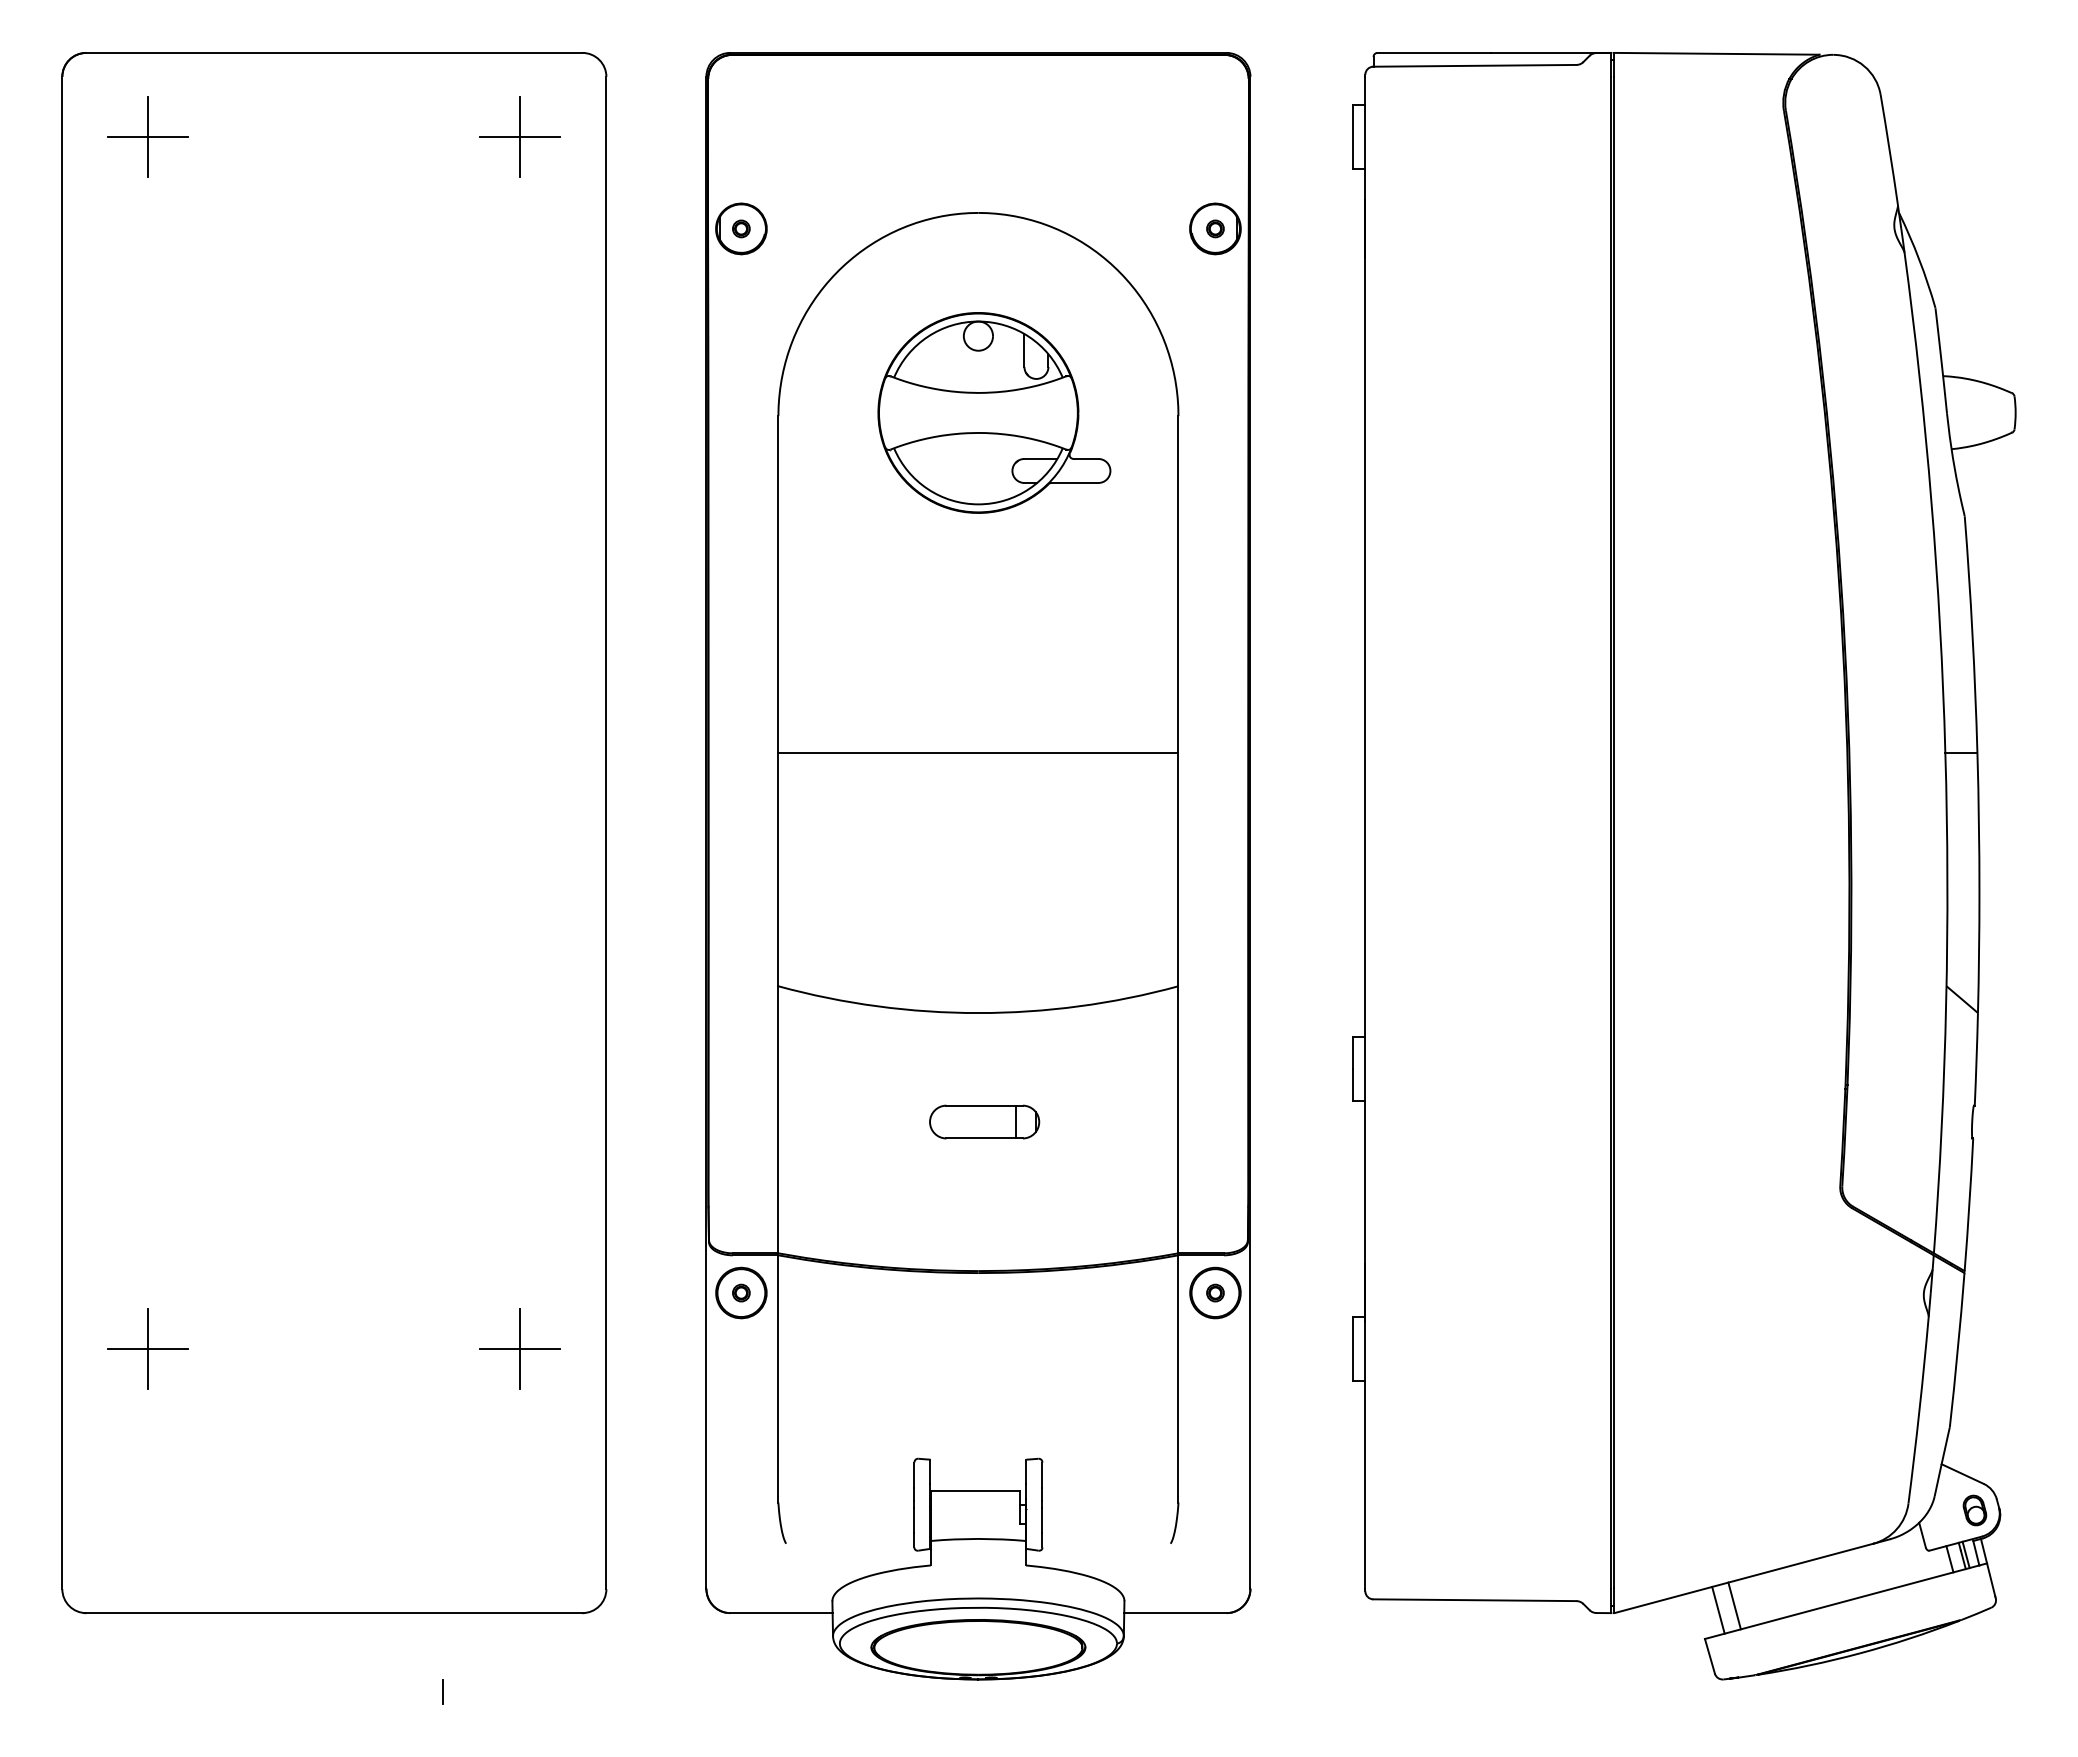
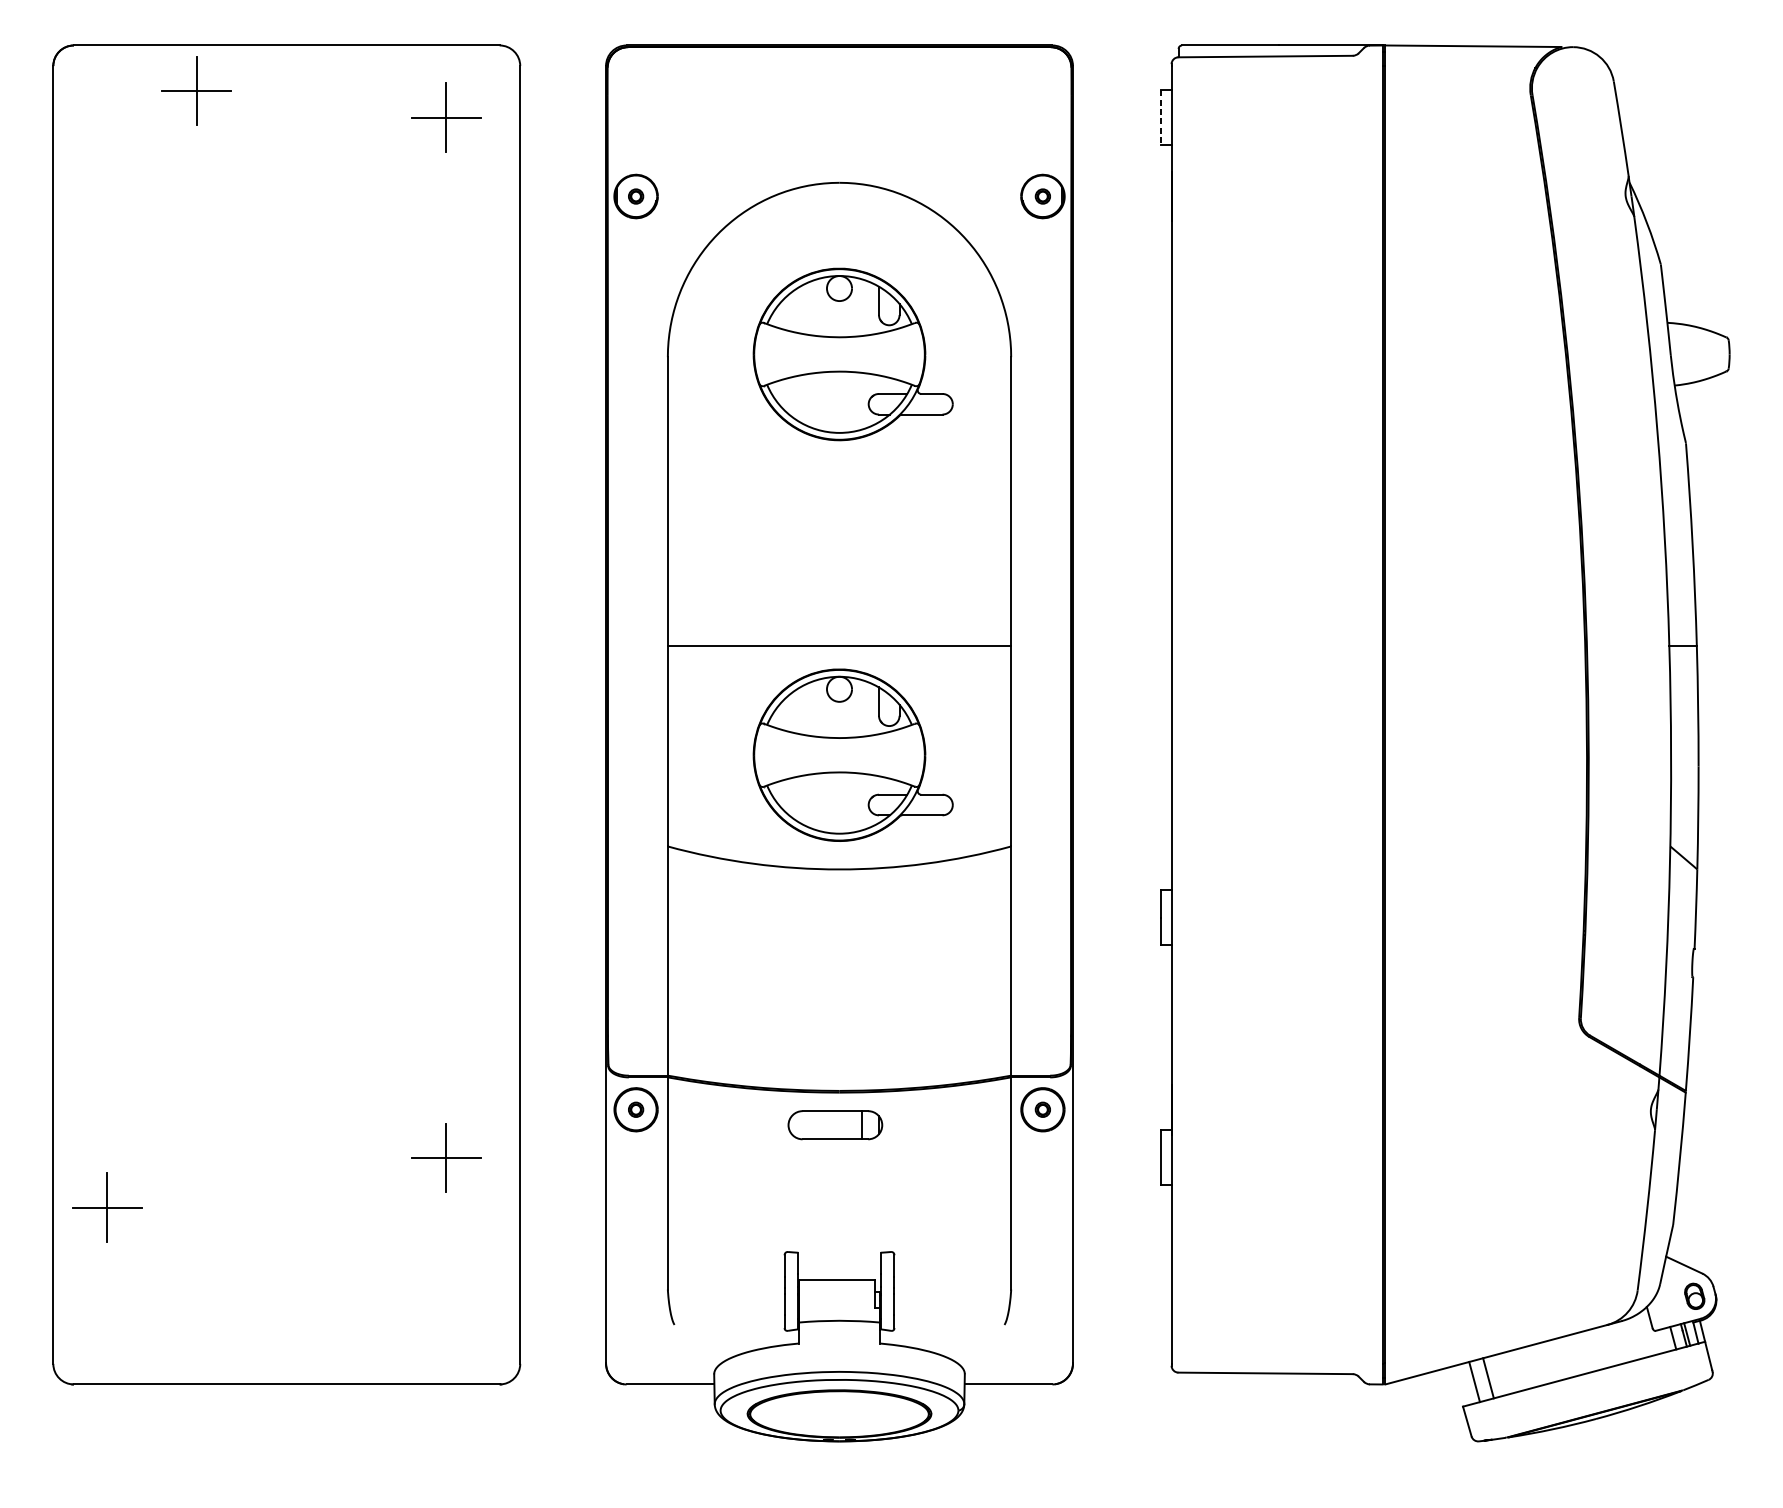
part: (147, 136) -> (195, 90), moved
line: (1353, 137) -> (1161, 118), solid -> dashed
part: (994, 879) -> (853, 754), added
part: (984, 1121) -> (835, 1124), moved
part: (147, 1348) -> (106, 1207), moved
line: (443, 1691) -> (380, 1451), removed

